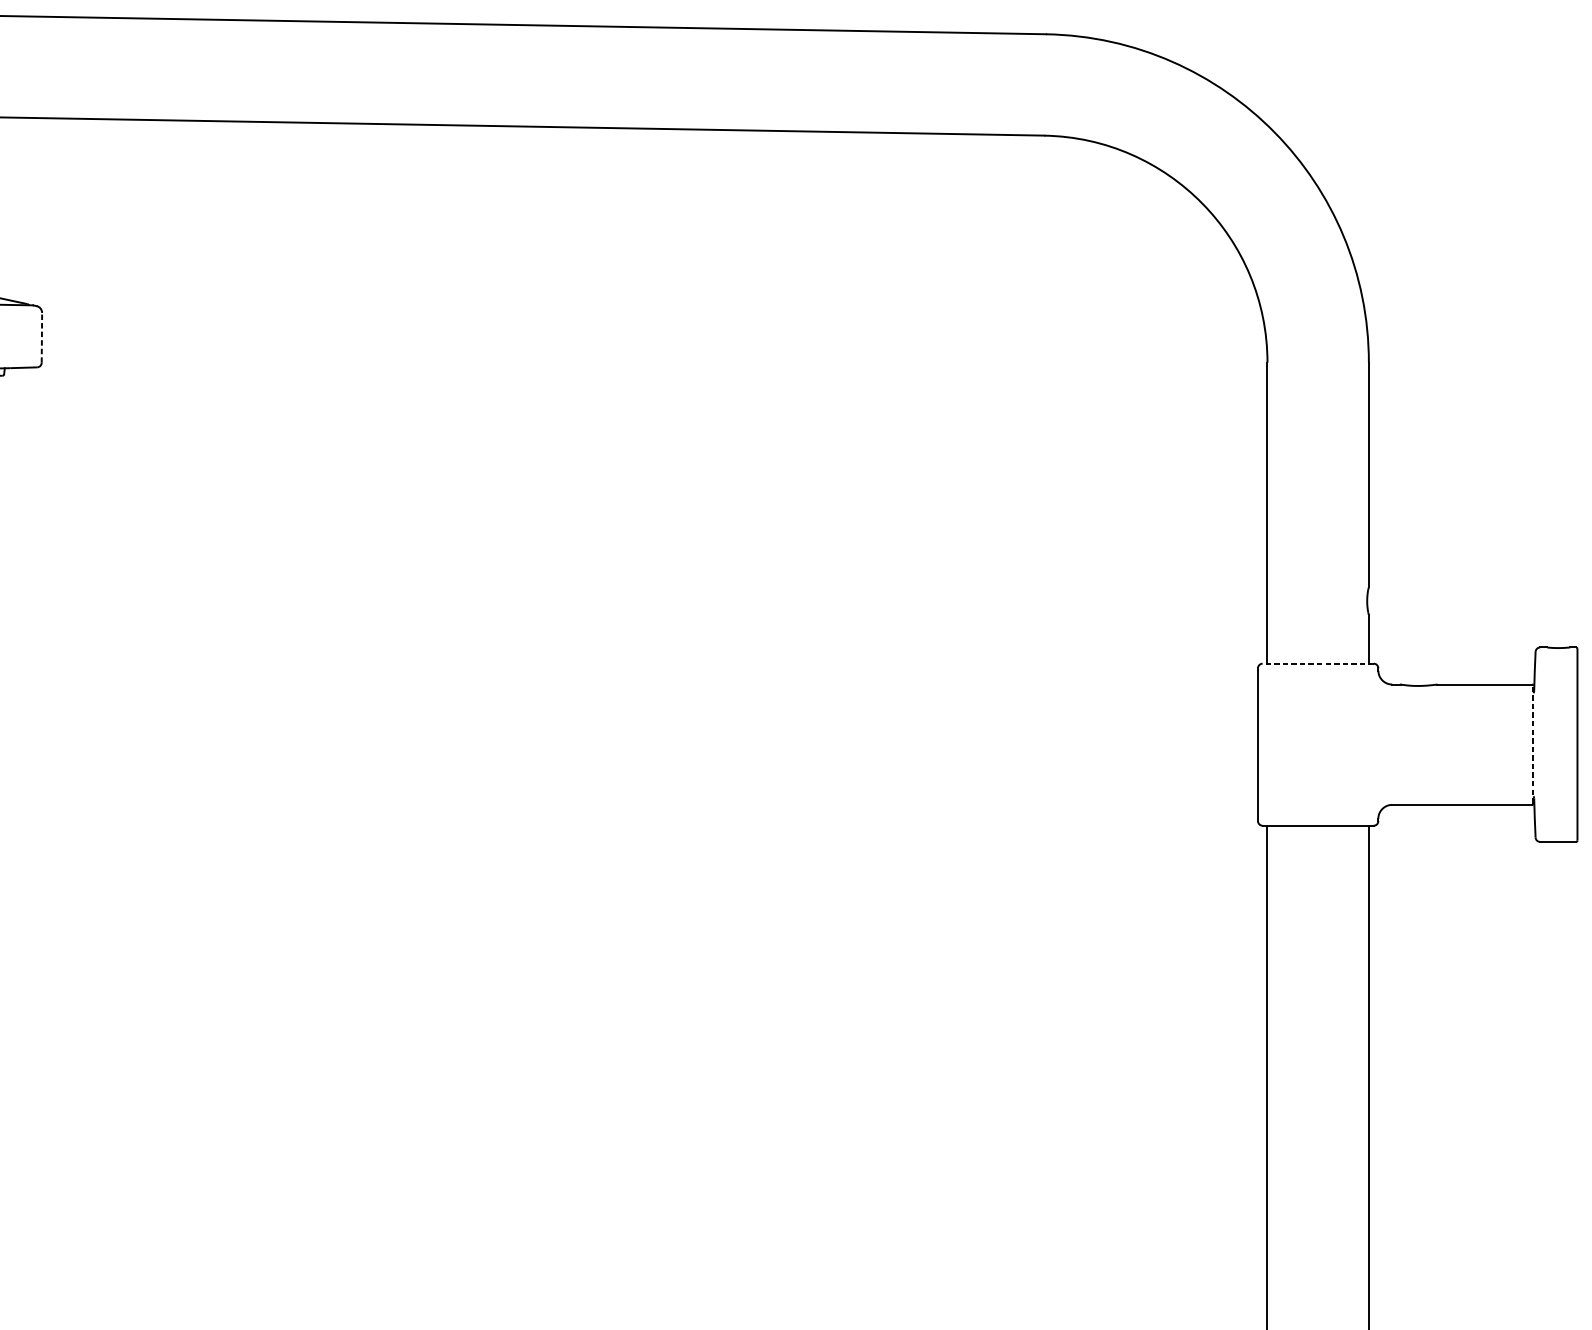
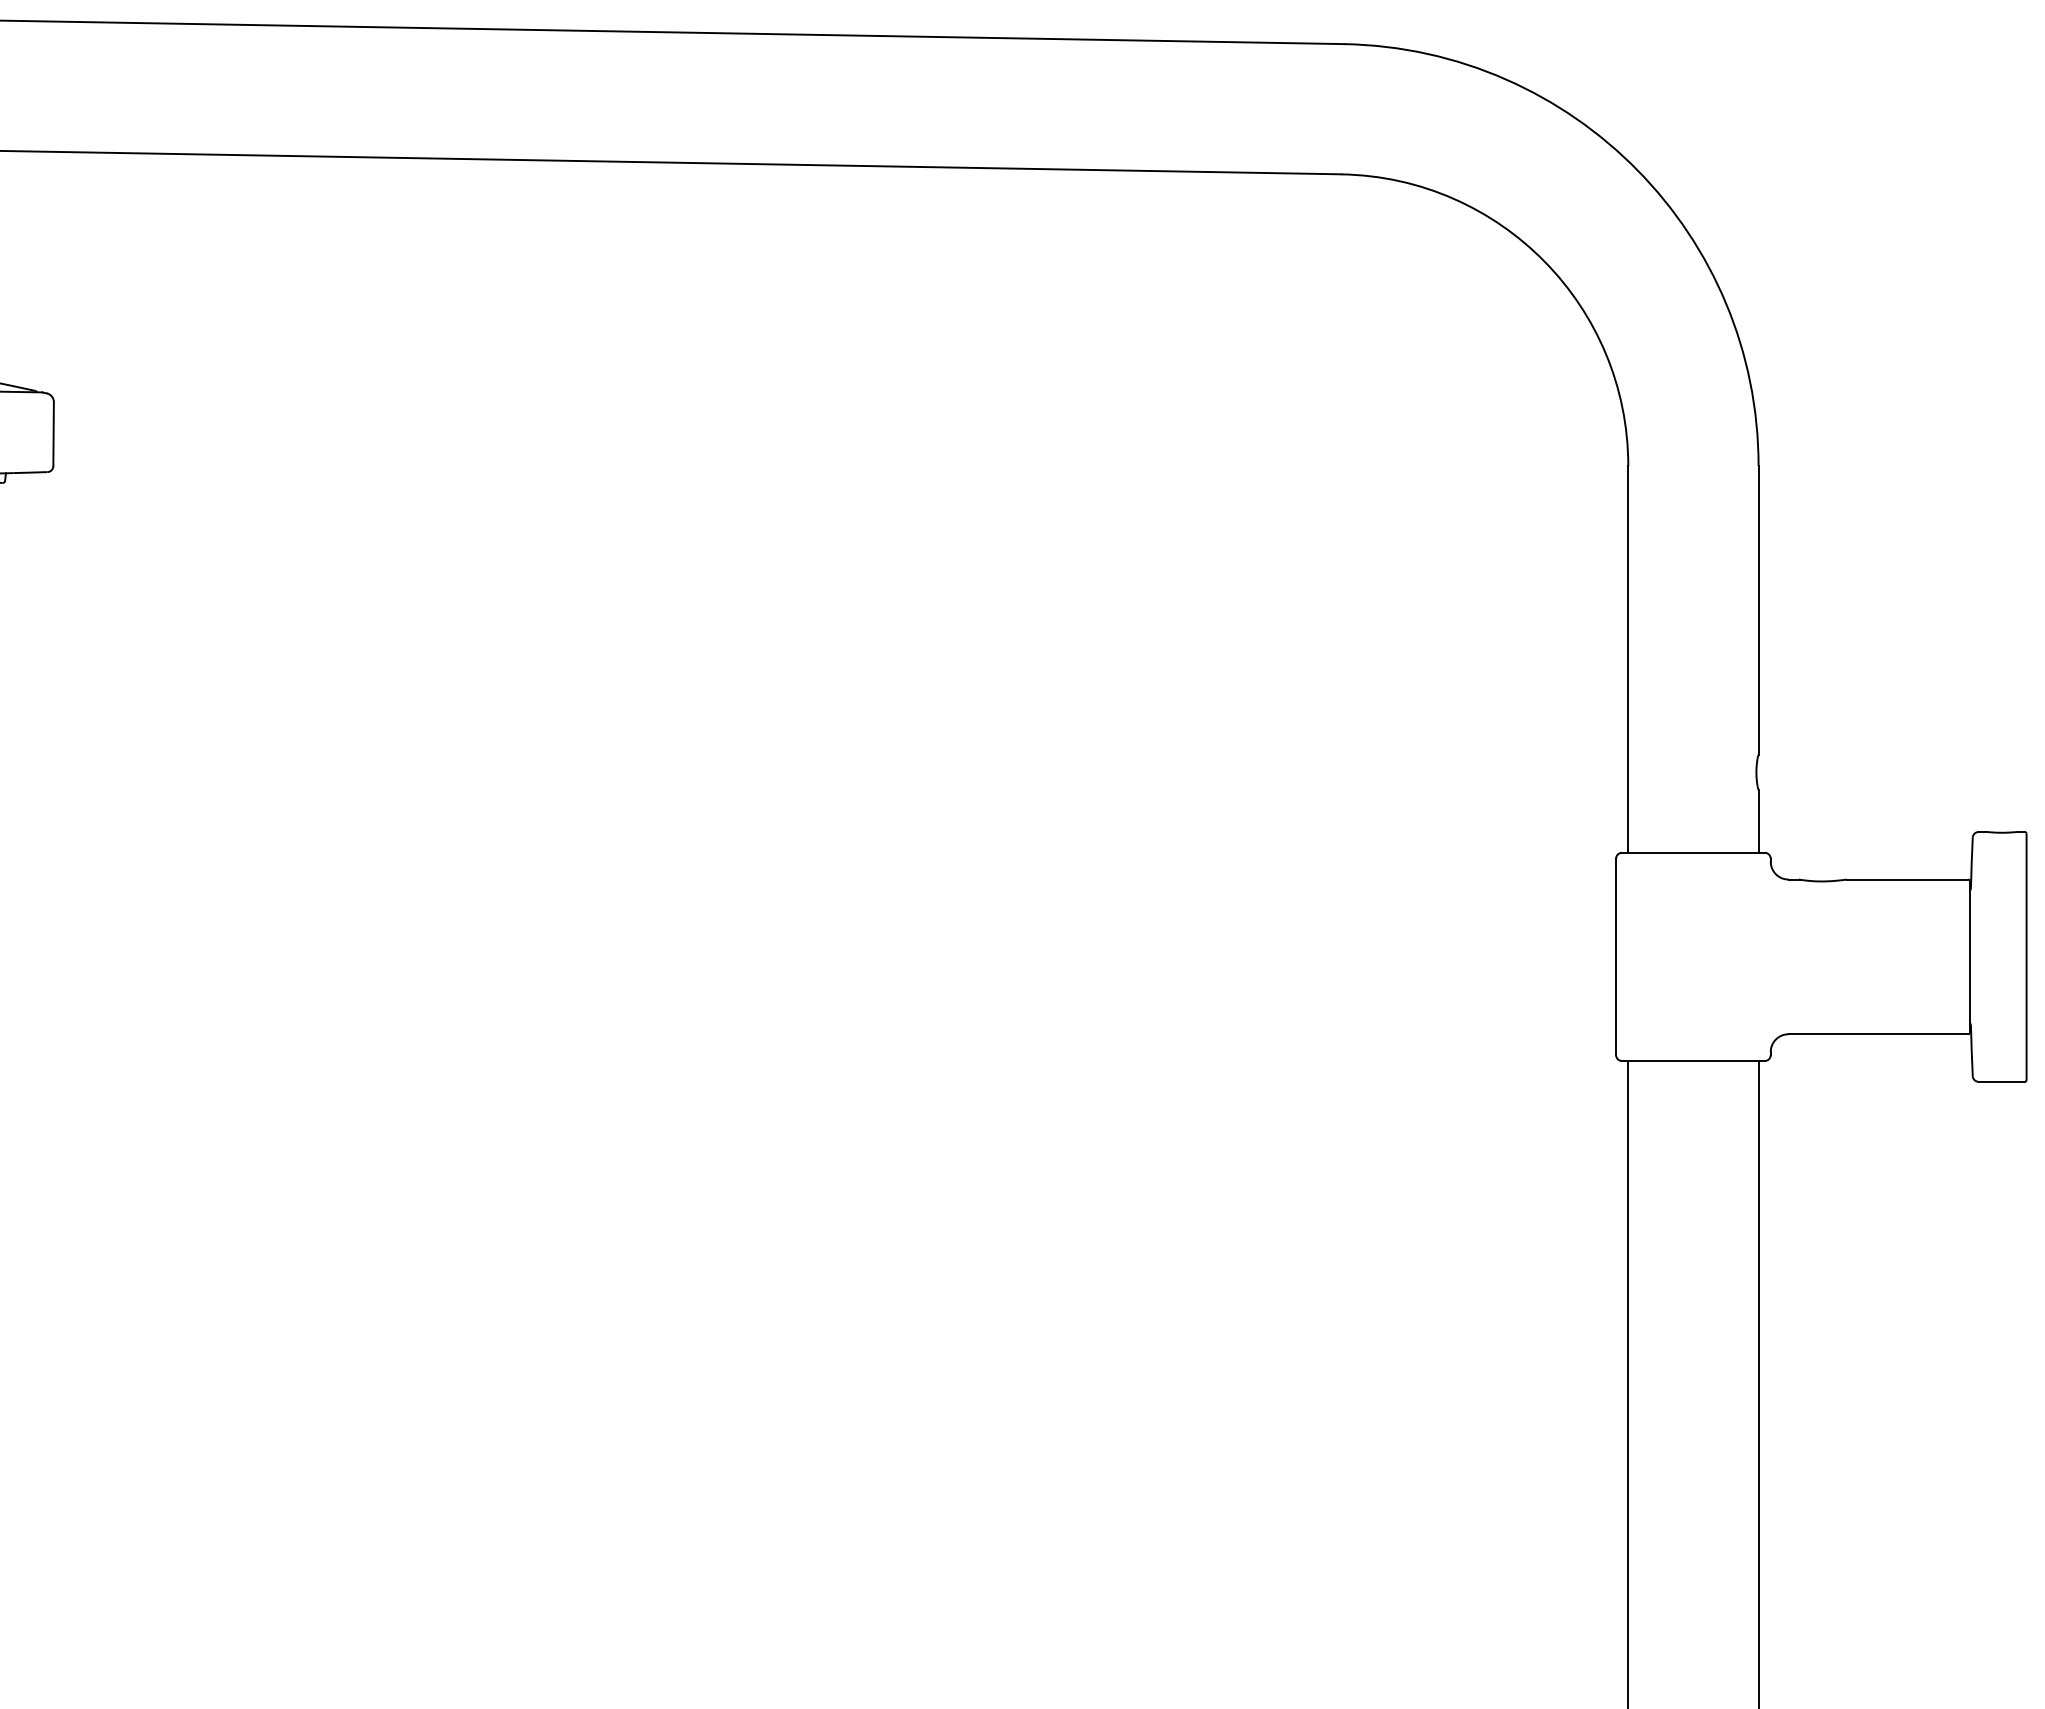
line: (41, 337) -> (53, 433), dashed -> solid
line: (1317, 663) -> (1692, 852), dashed -> solid
line: (1533, 744) -> (1970, 956), dashed -> solid

